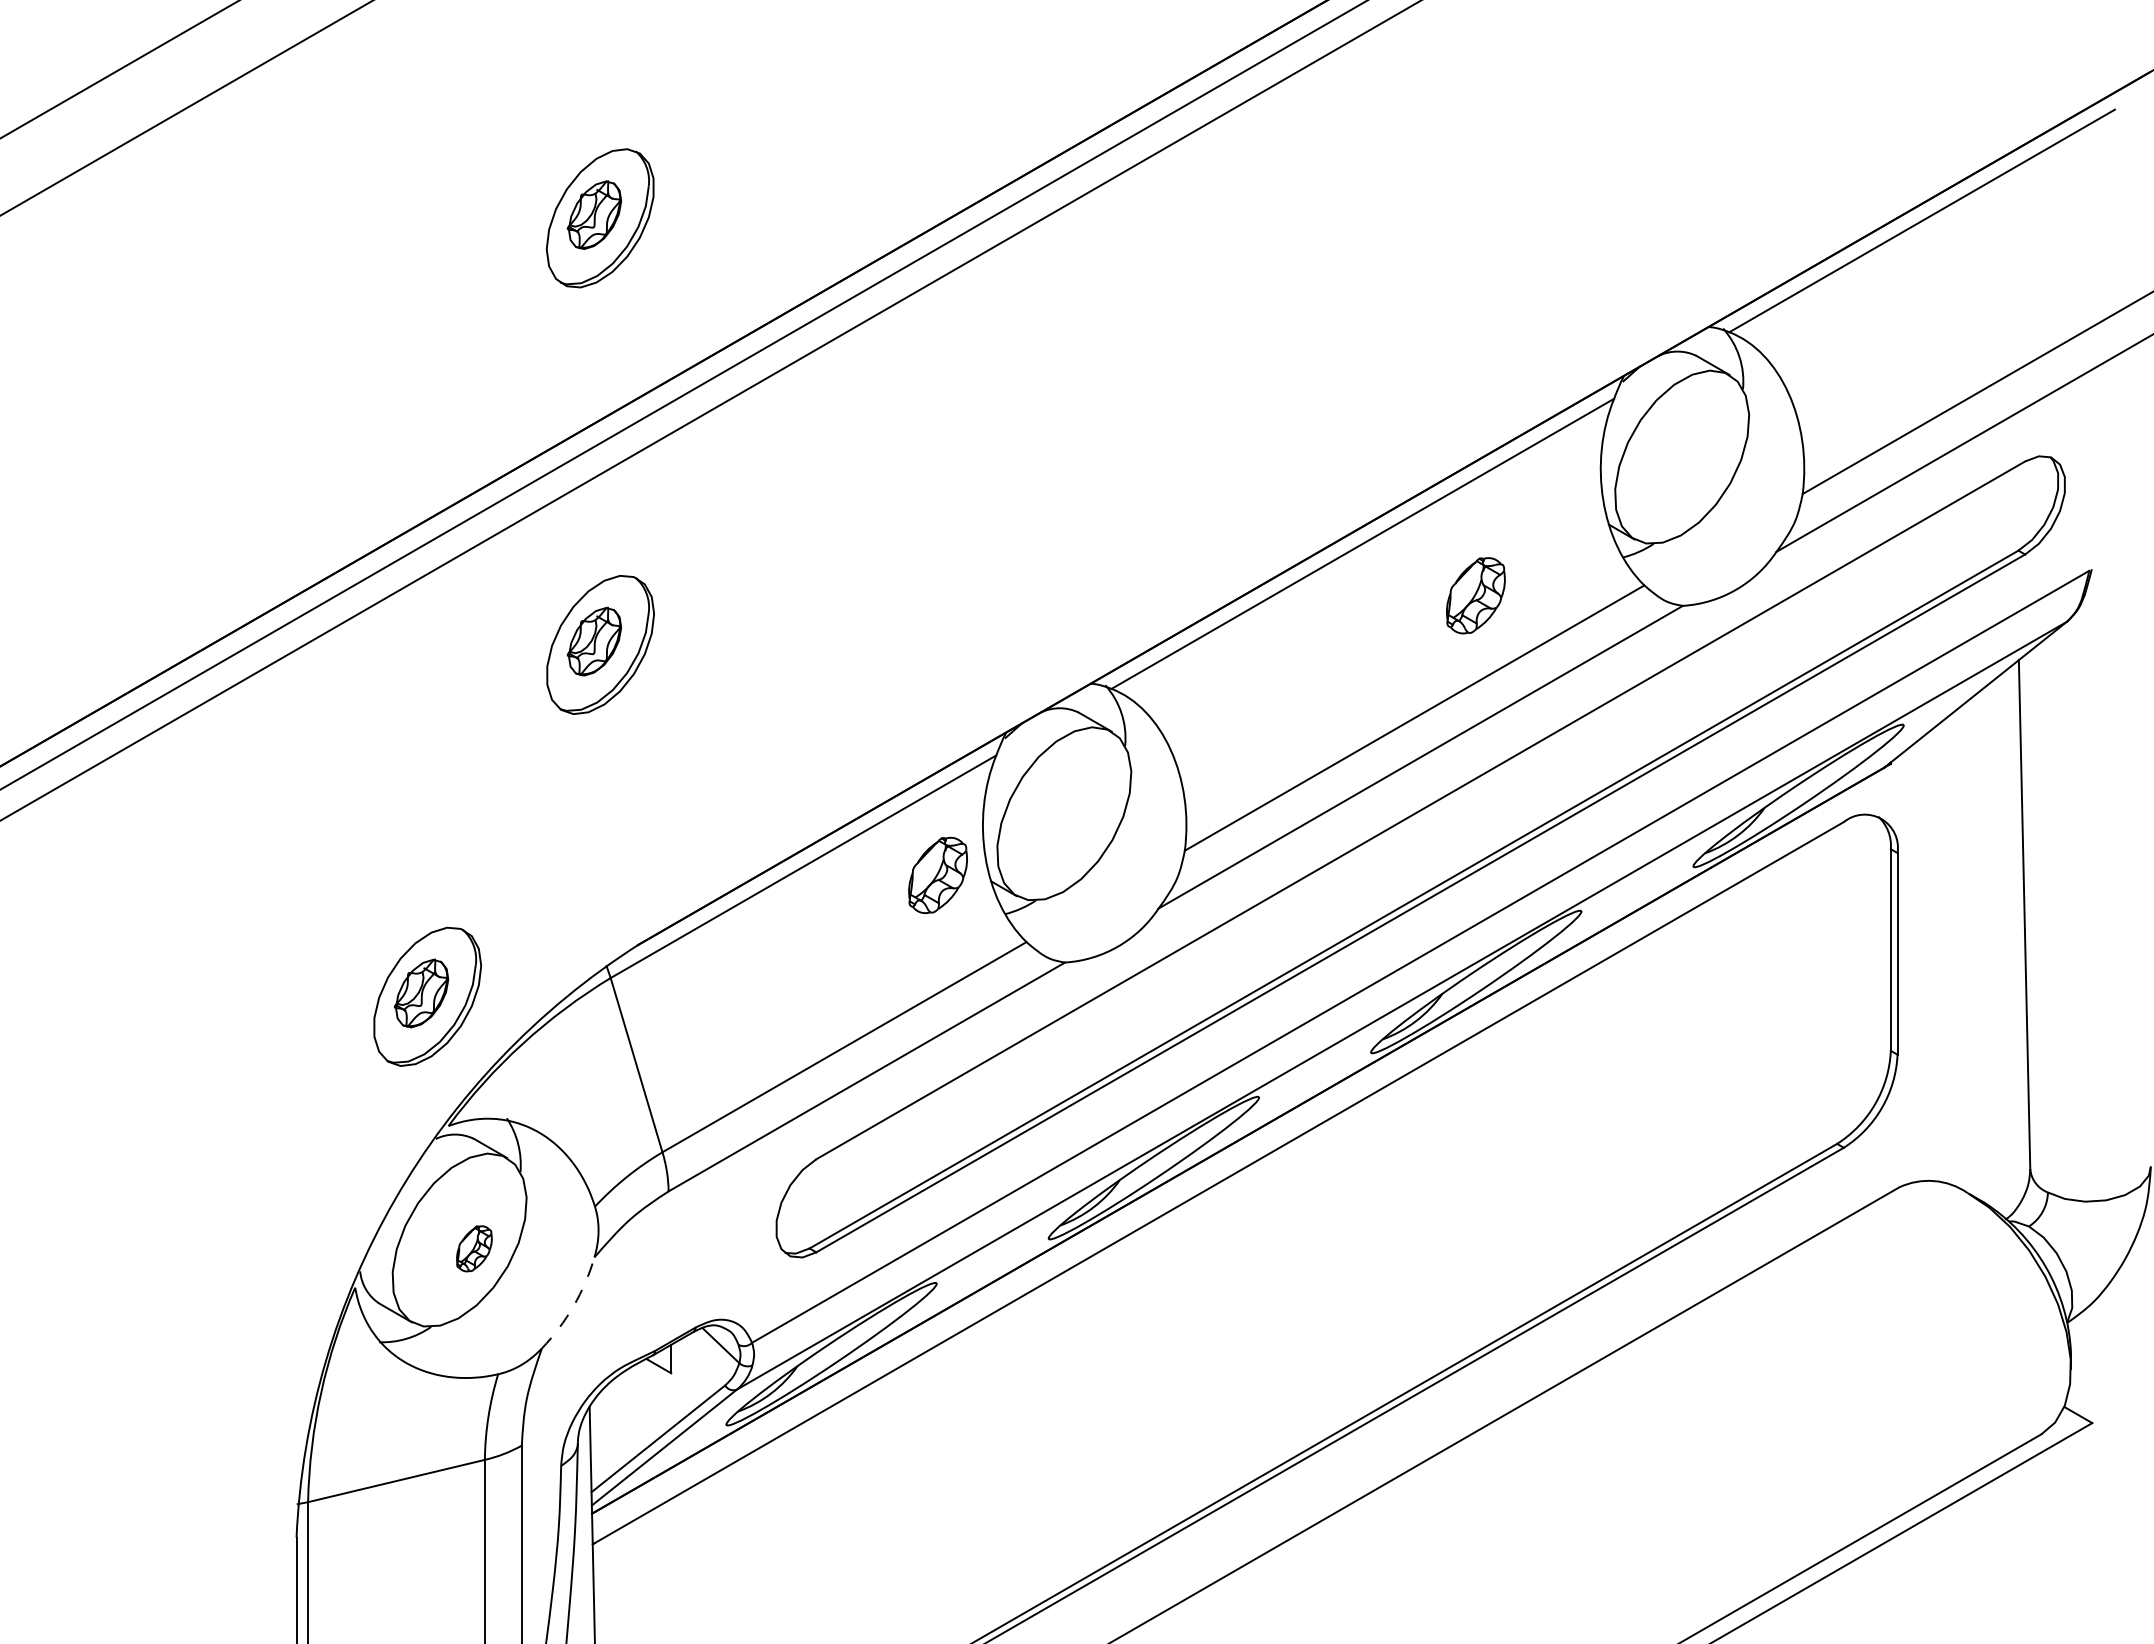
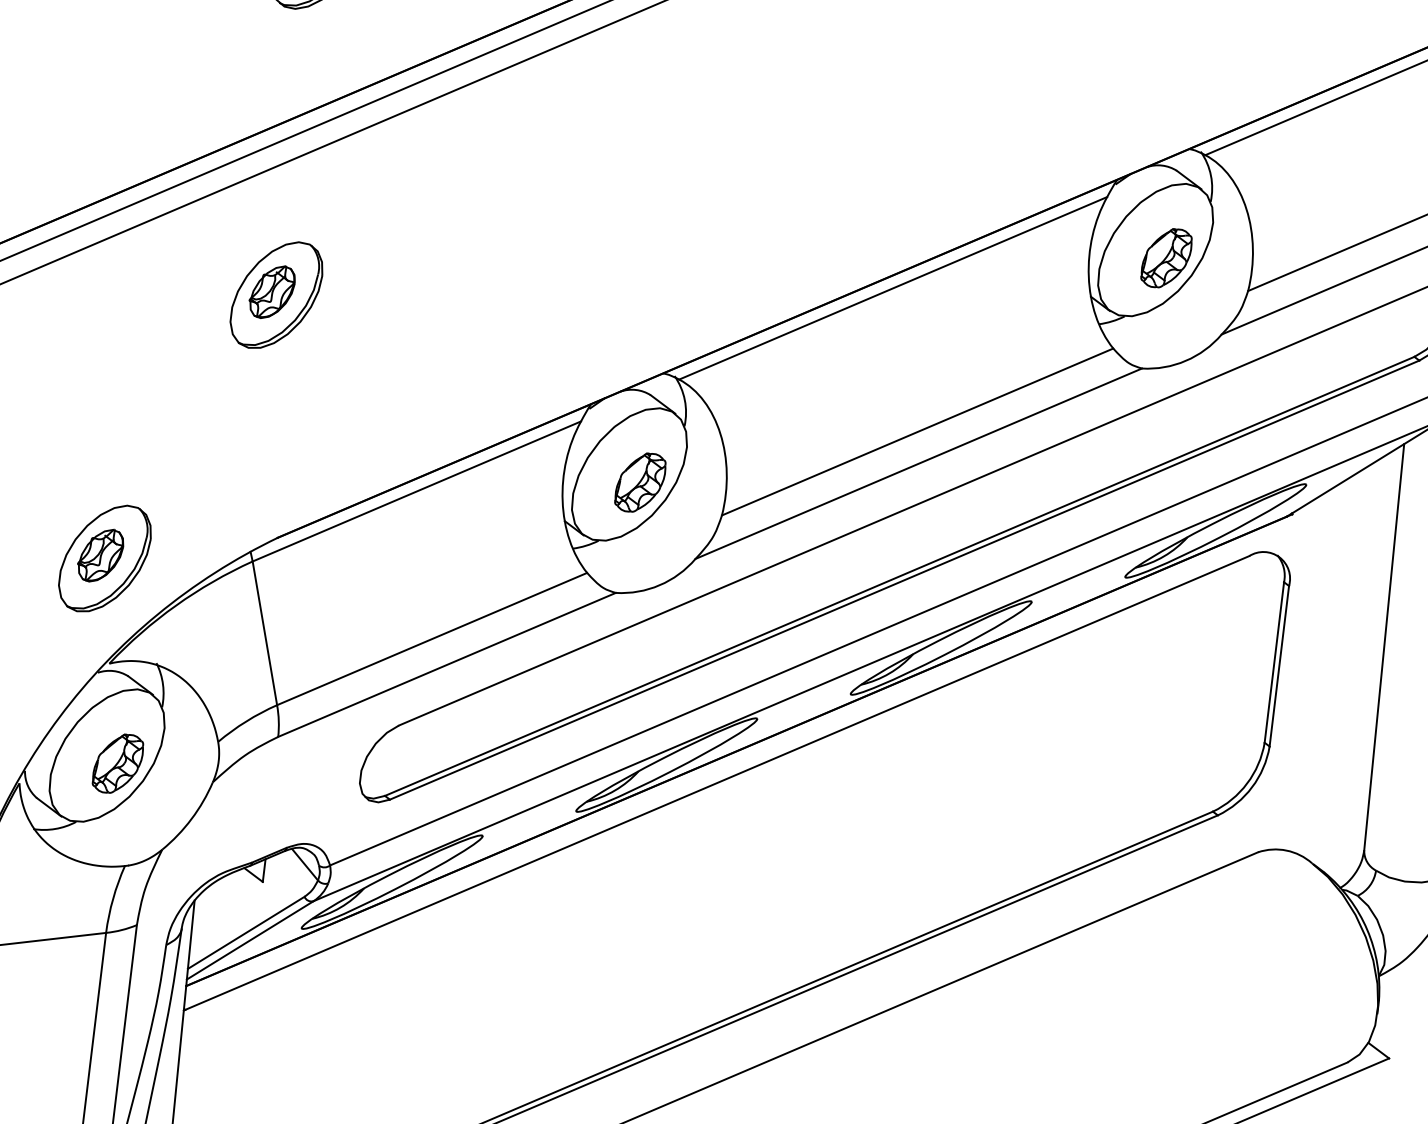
part: (1475, 595) -> (1166, 258), moved
part: (937, 874) -> (640, 481), moved
part: (474, 1248) -> (118, 763), size x1.67
arc: (573, 1306) -> (191, 819), dashed -> solid

